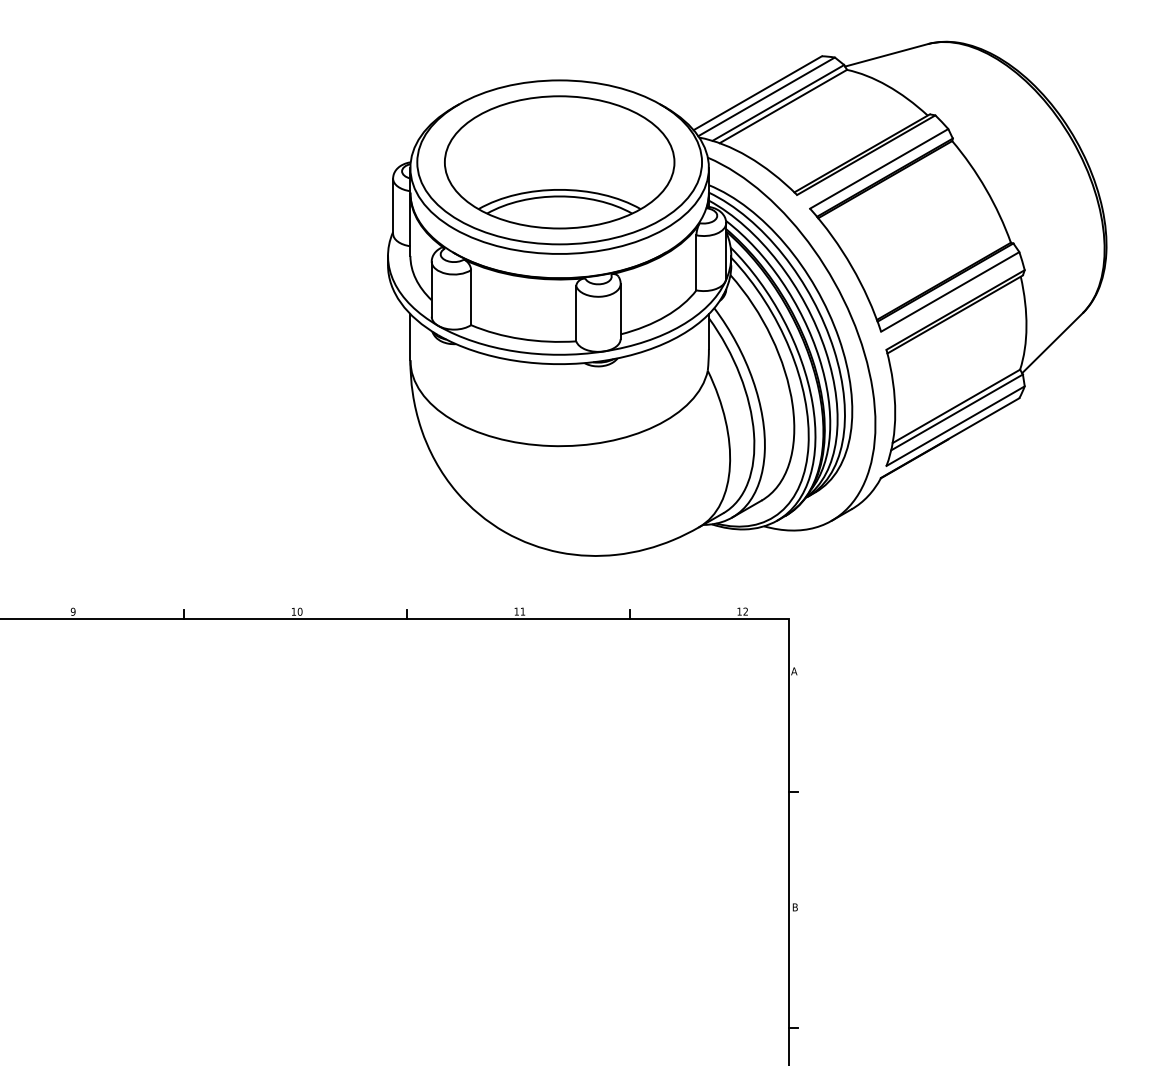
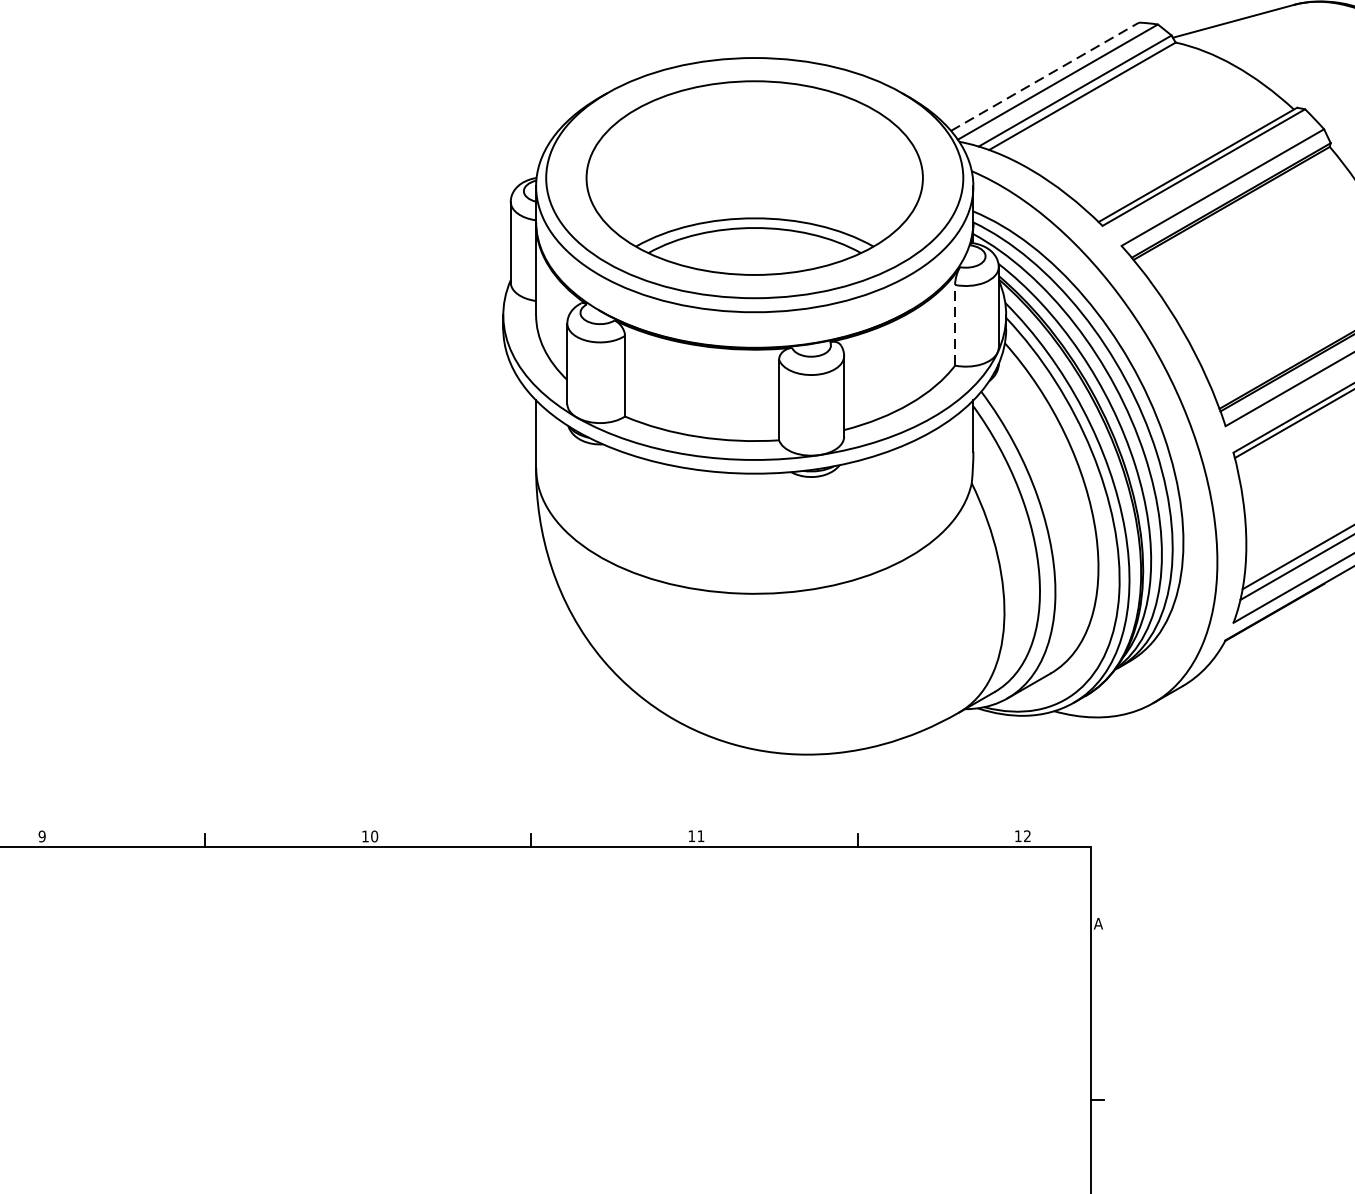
line: (758, 92) -> (1046, 75), solid -> dashed
line: (696, 262) -> (955, 324), solid -> dashed

